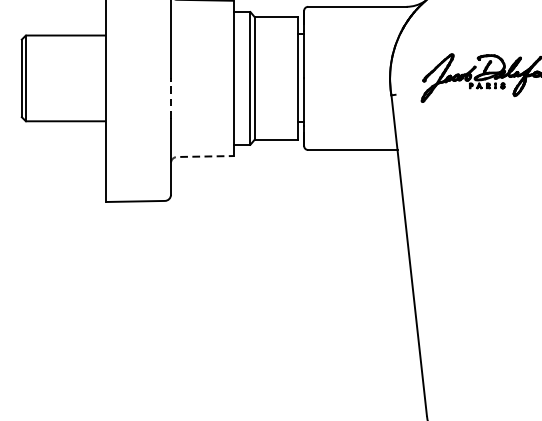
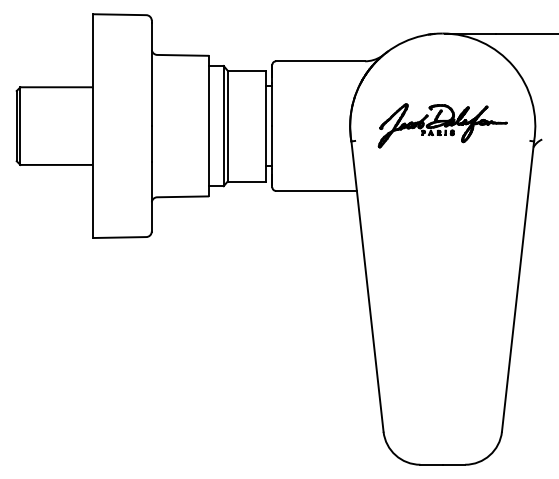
line: (170, 97) -> (151, 143), dashed -> solid
line: (198, 156) -> (176, 196), dashed -> solid

